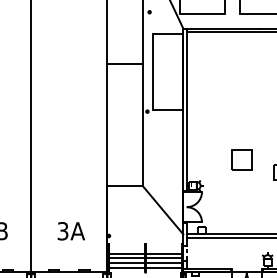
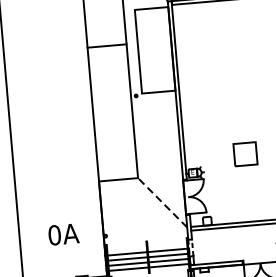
part: (241, 159) -> (245, 153), moved
line: (163, 210) -> (163, 203), solid -> dashed
text: (62, 231) -> (54, 235), 3A -> 0A

